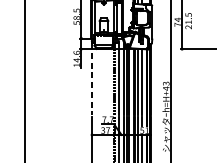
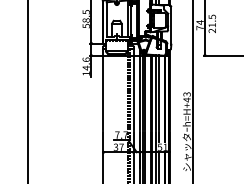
line: (92, 79) -> (103, 89), dashed -> solid

